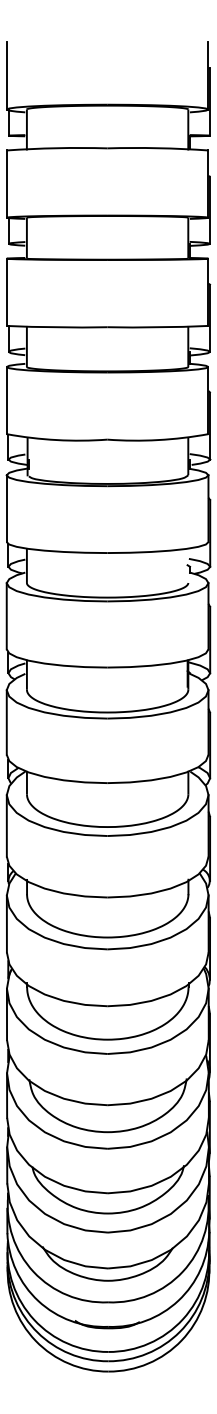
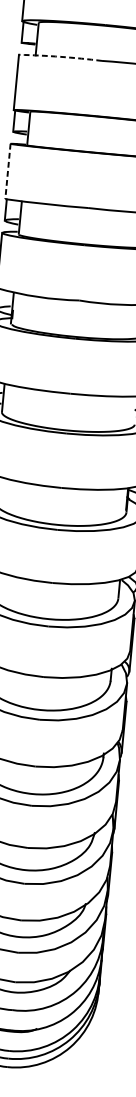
arc: (57, 148) -> (60, 57), solid -> dashed
line: (6, 292) -> (7, 171), solid -> dashed

